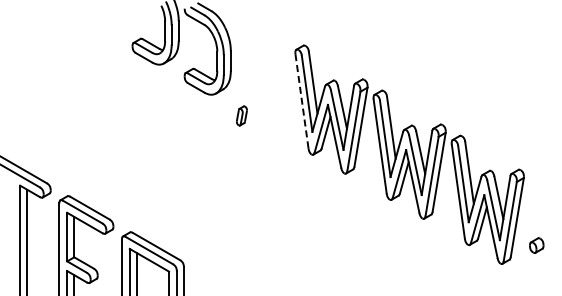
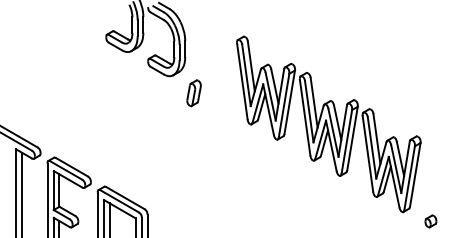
line: (302, 101) -> (242, 81), dashed -> solid
part: (241, 115) -> (193, 92), size x1.67
part: (536, 245) -> (430, 221), moved

